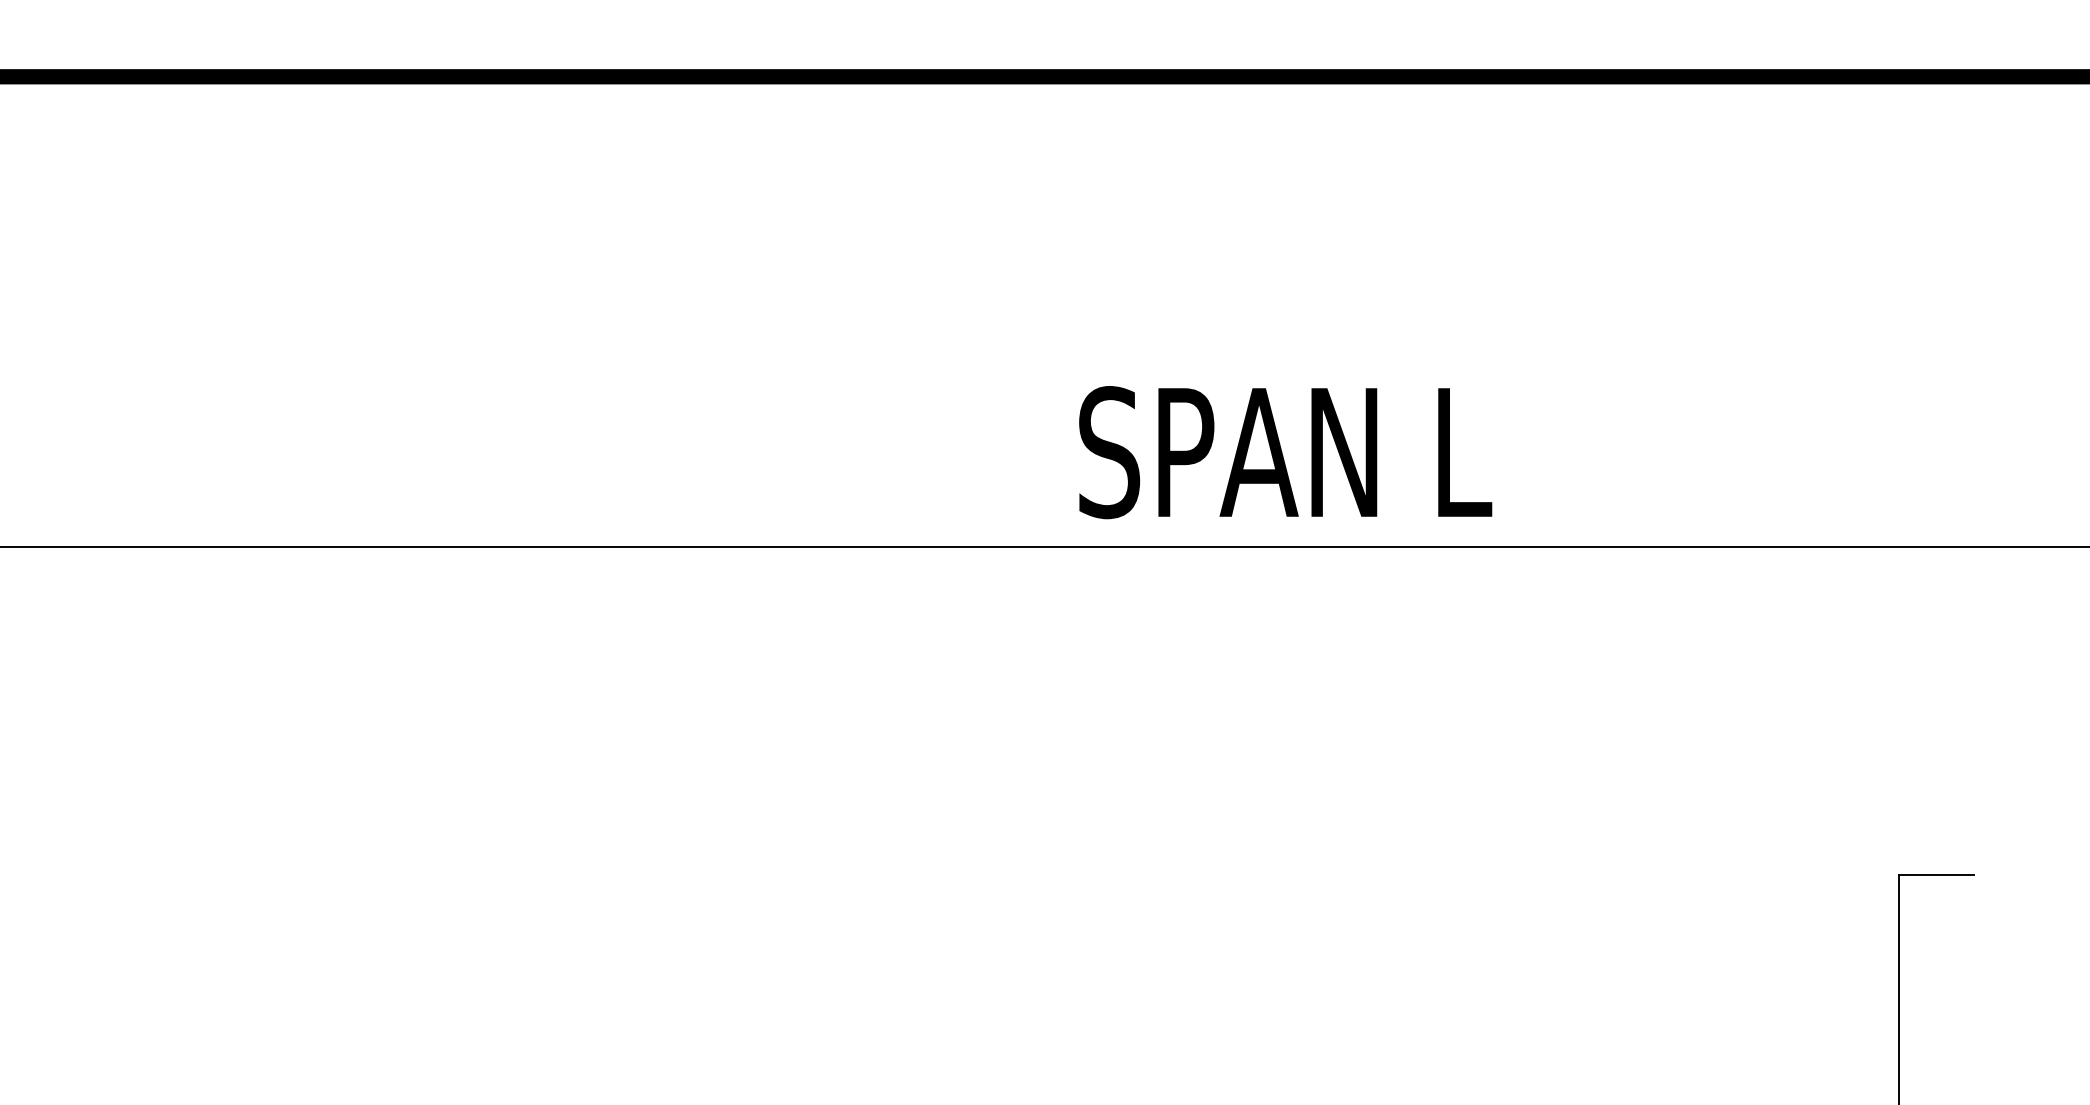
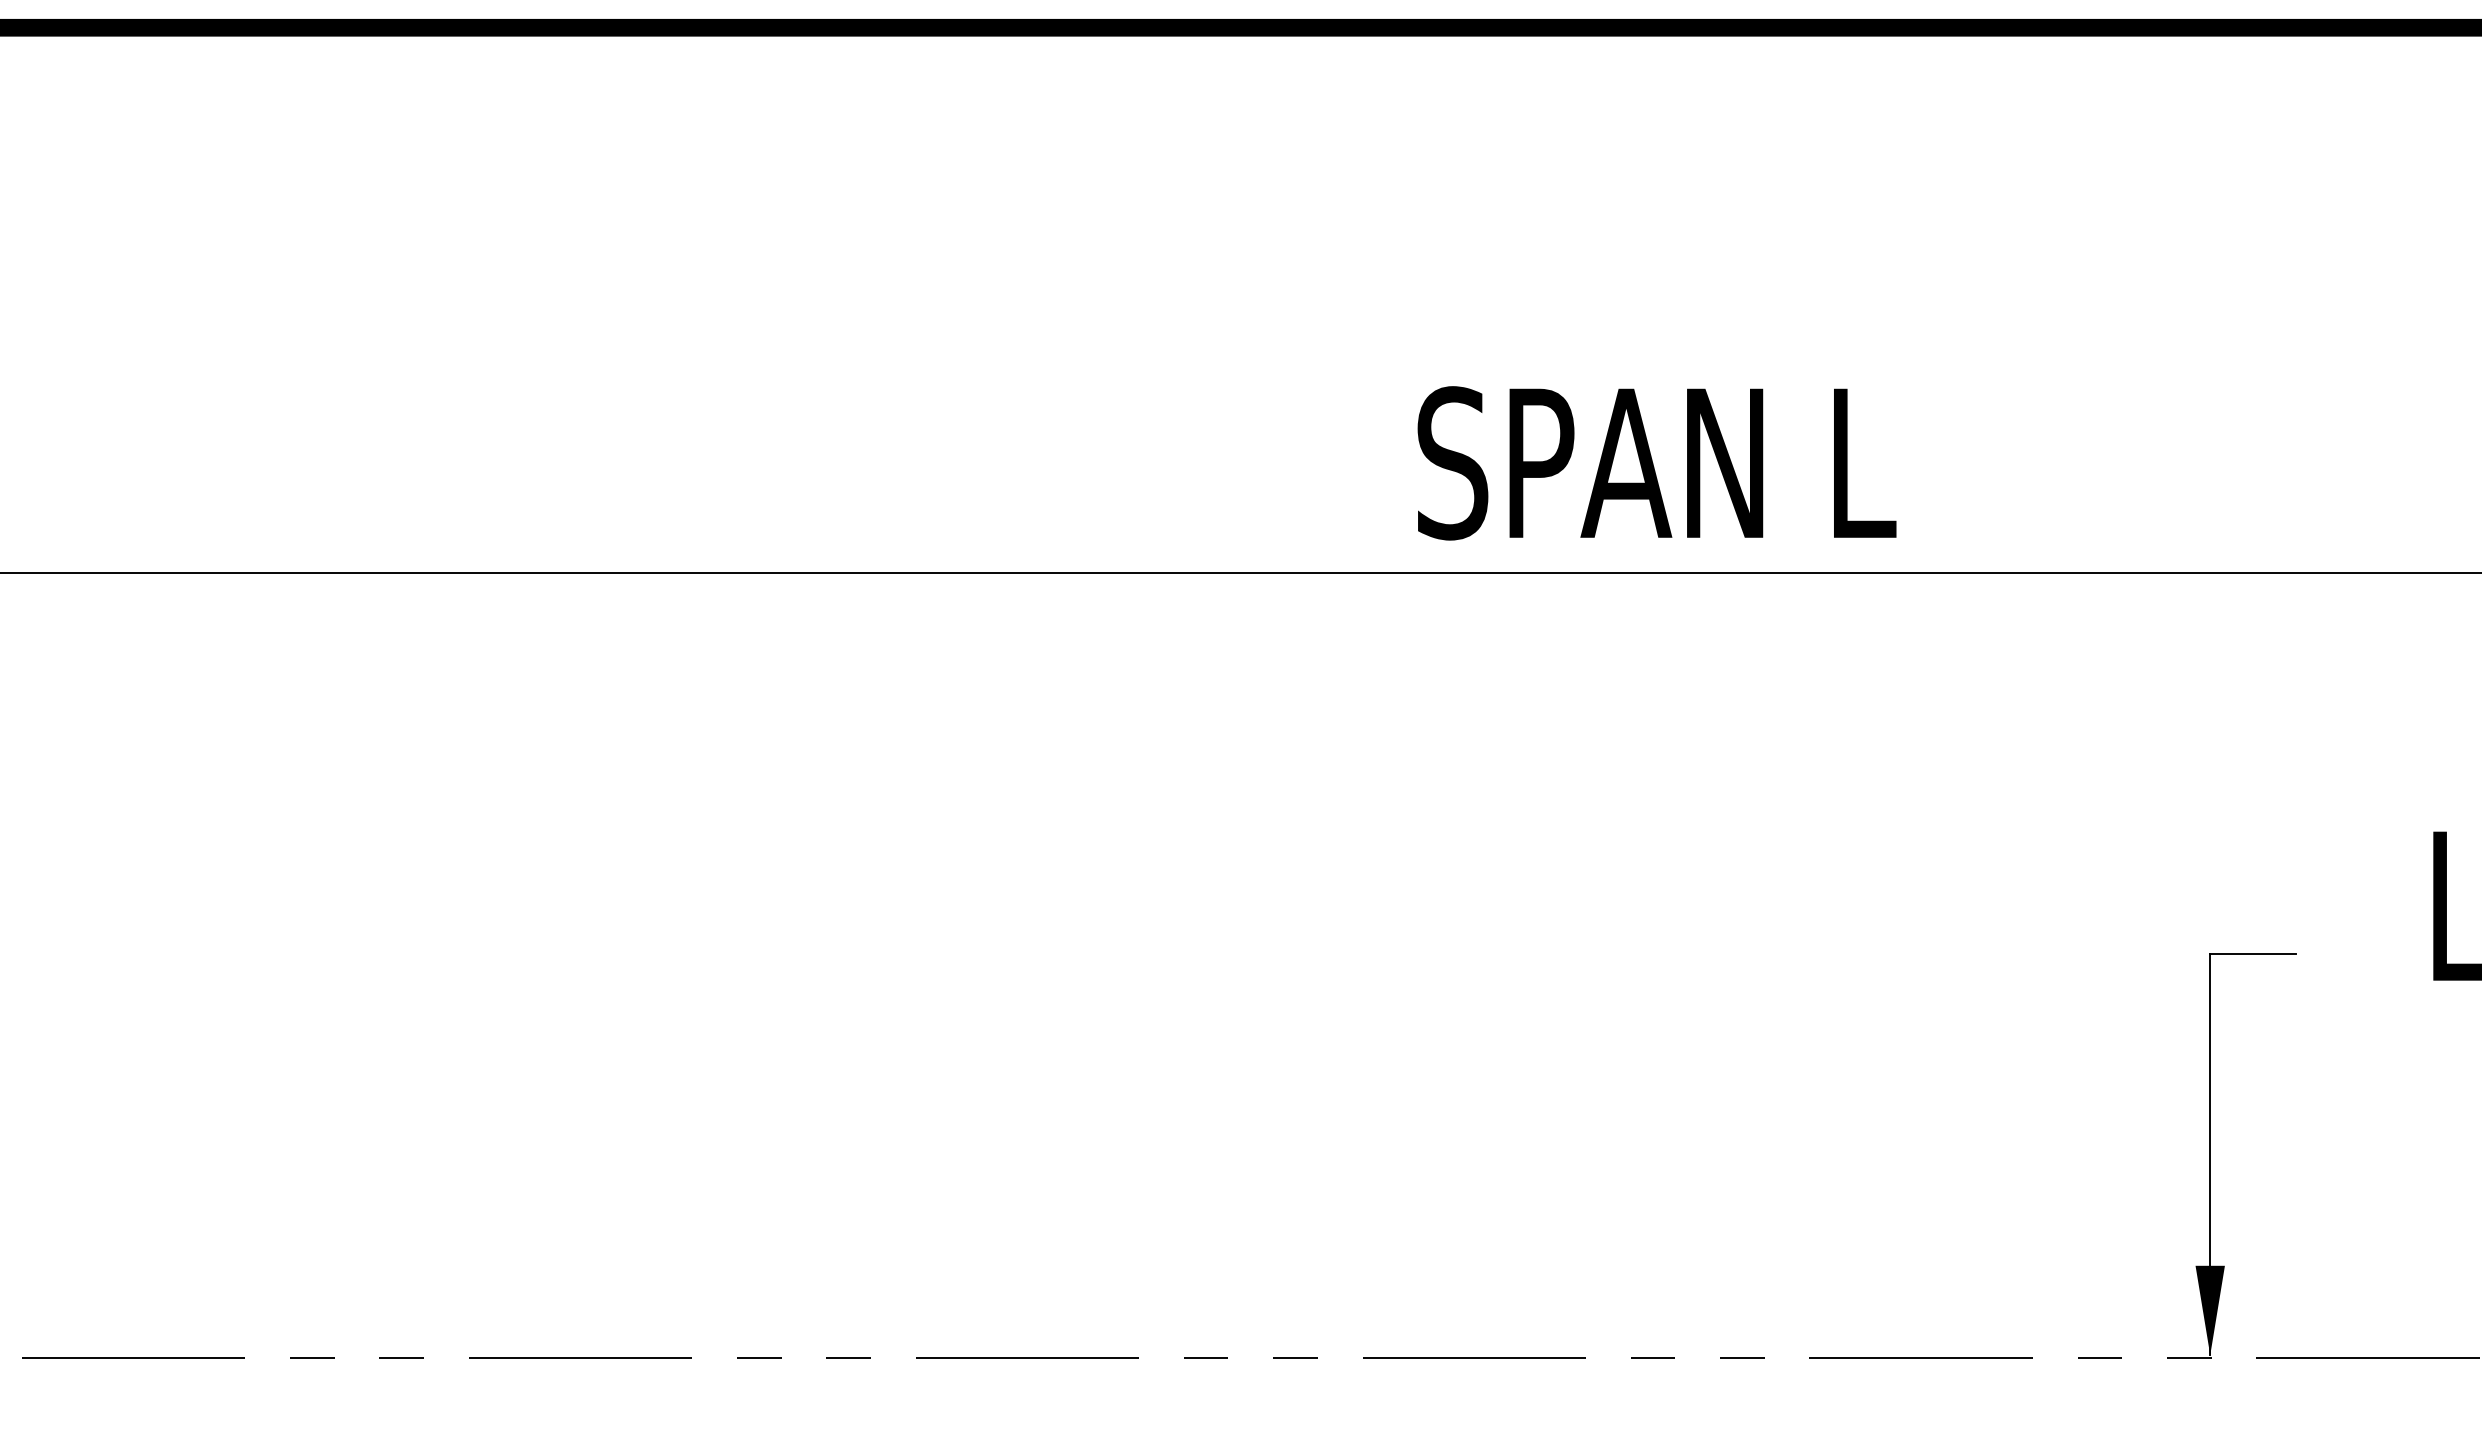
text: (1285, 452) -> (1656, 463), moved

